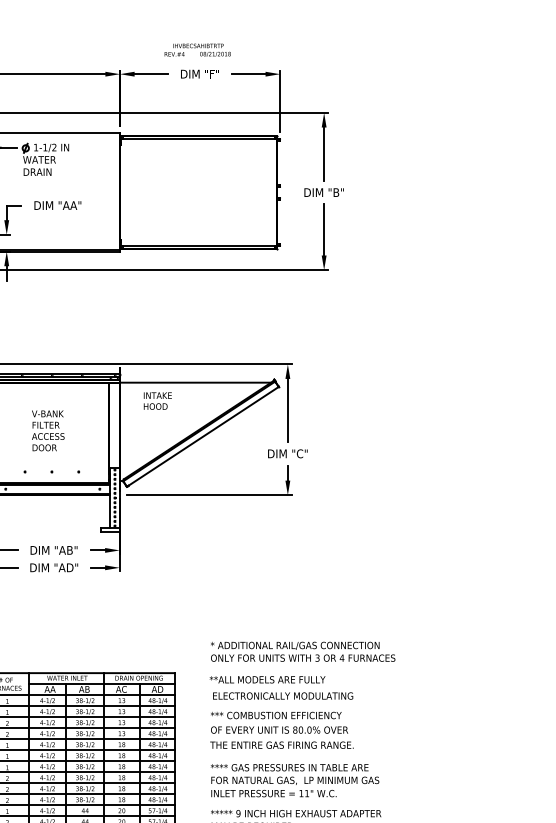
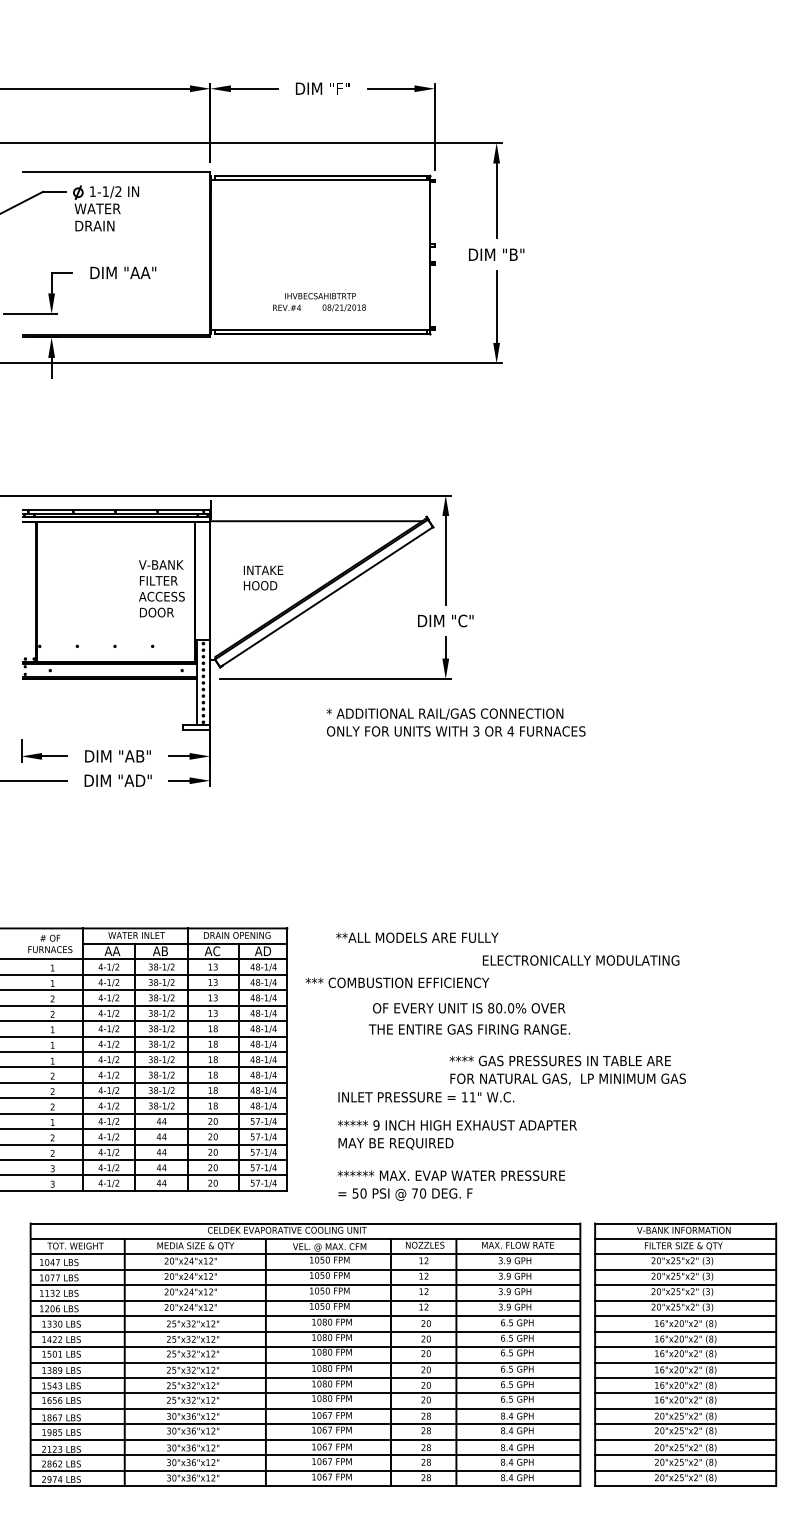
text: (197, 50) -> (319, 302), moved
text: (157, 400) -> (263, 577), moved
text: (48, 430) -> (161, 588), moved
text: (302, 651) -> (455, 722), moved
text: (282, 696) -> (580, 960), moved
text: (275, 715) -> (396, 982), moved
text: (279, 730) -> (469, 1008), moved
text: (281, 745) -> (469, 1029), moved
text: (294, 774) -> (567, 1070), moved

